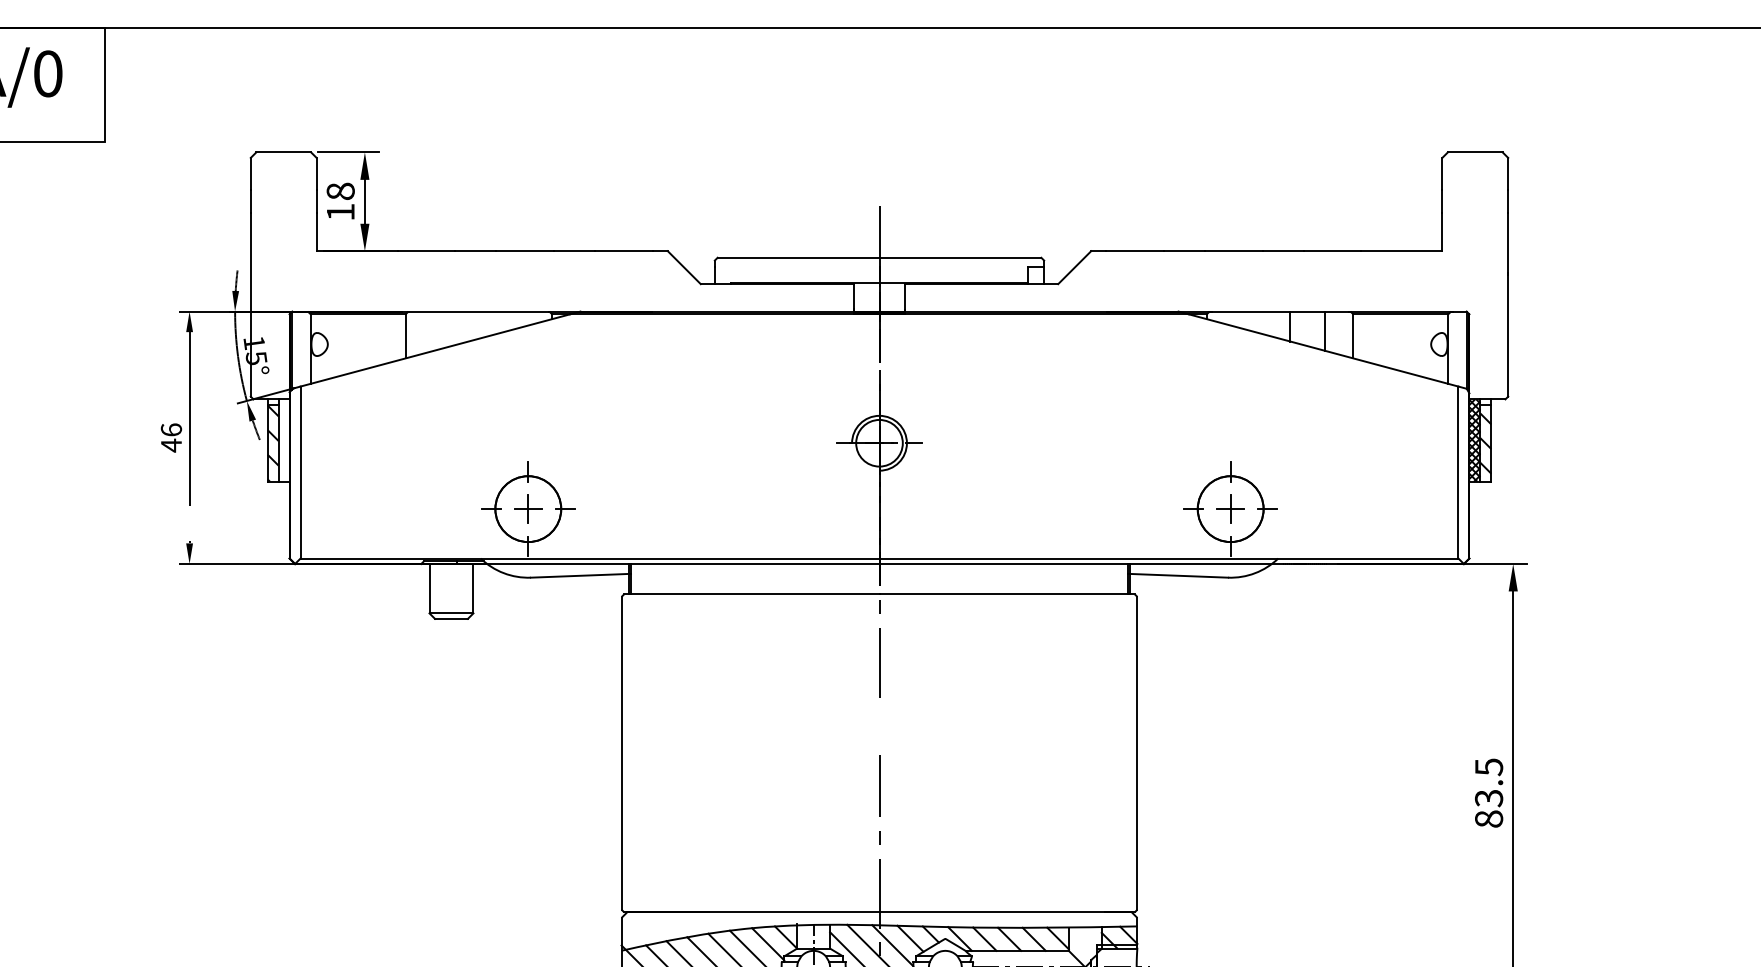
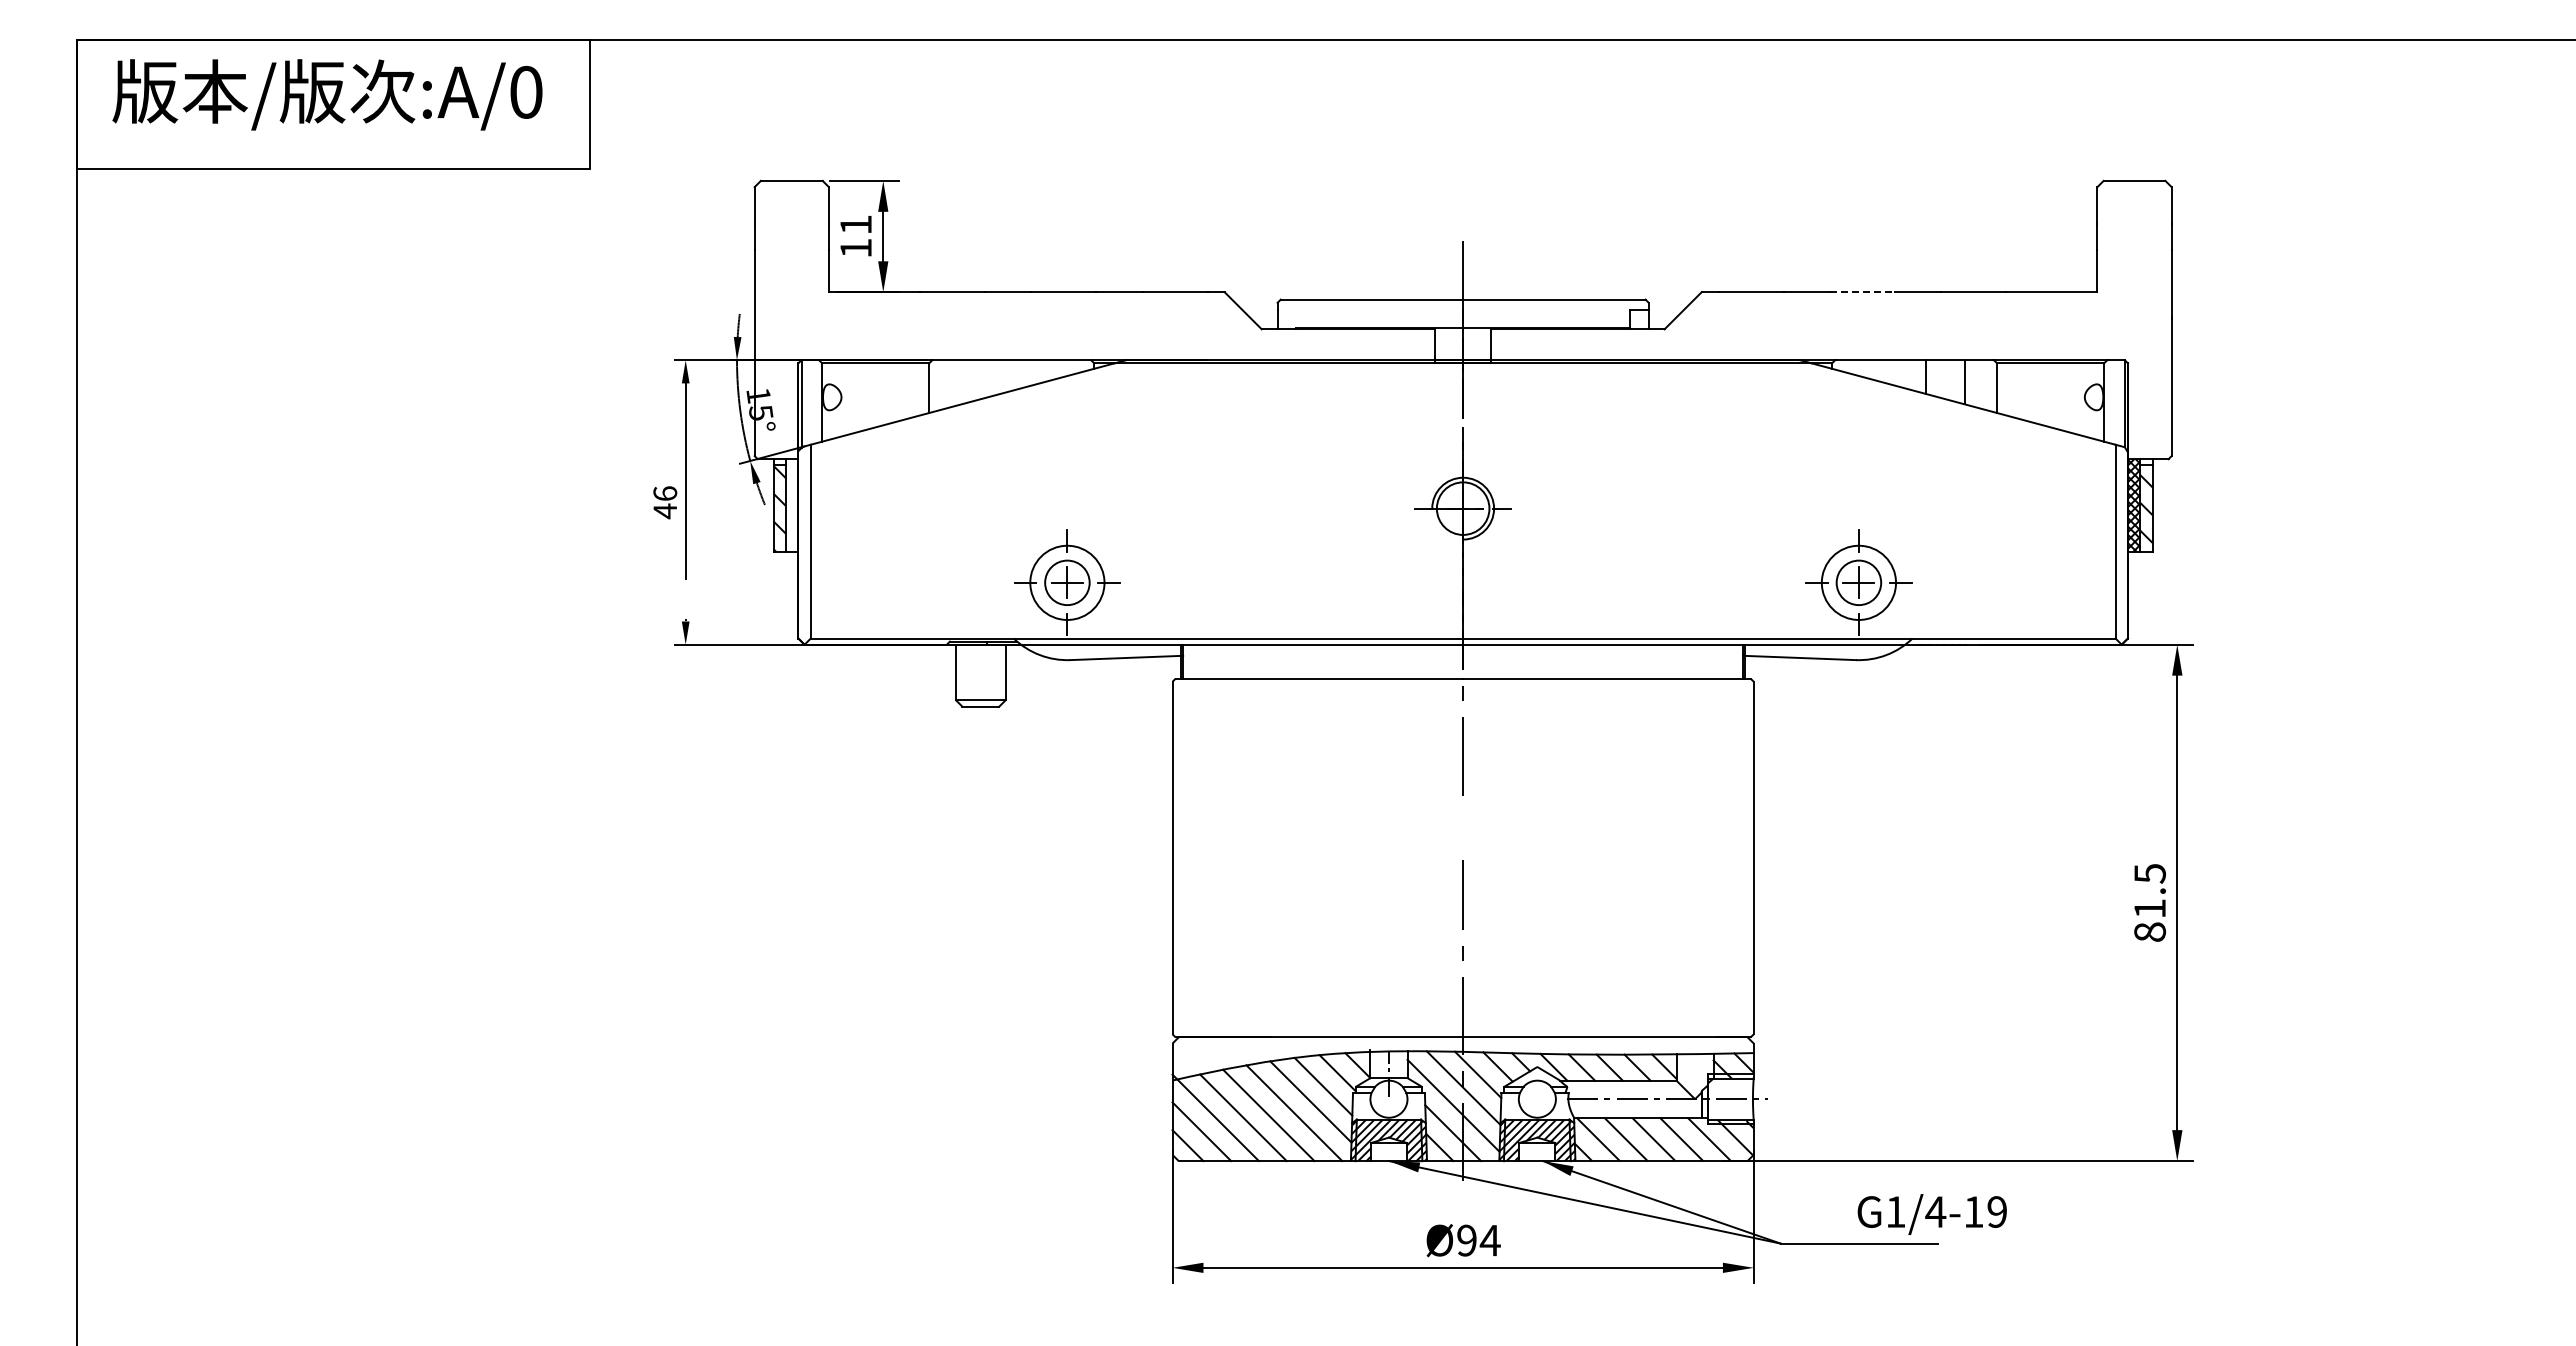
text: (340, 191) -> (855, 224), 18 -> 11
line: (1233, 251) -> (1862, 292), solid -> dashed
circle: (528, 508) -> (1067, 582), size x0.6
circle: (1230, 508) -> (1858, 582), size x0.6
text: (1489, 798) -> (2150, 908), 83.5 -> 81.5

